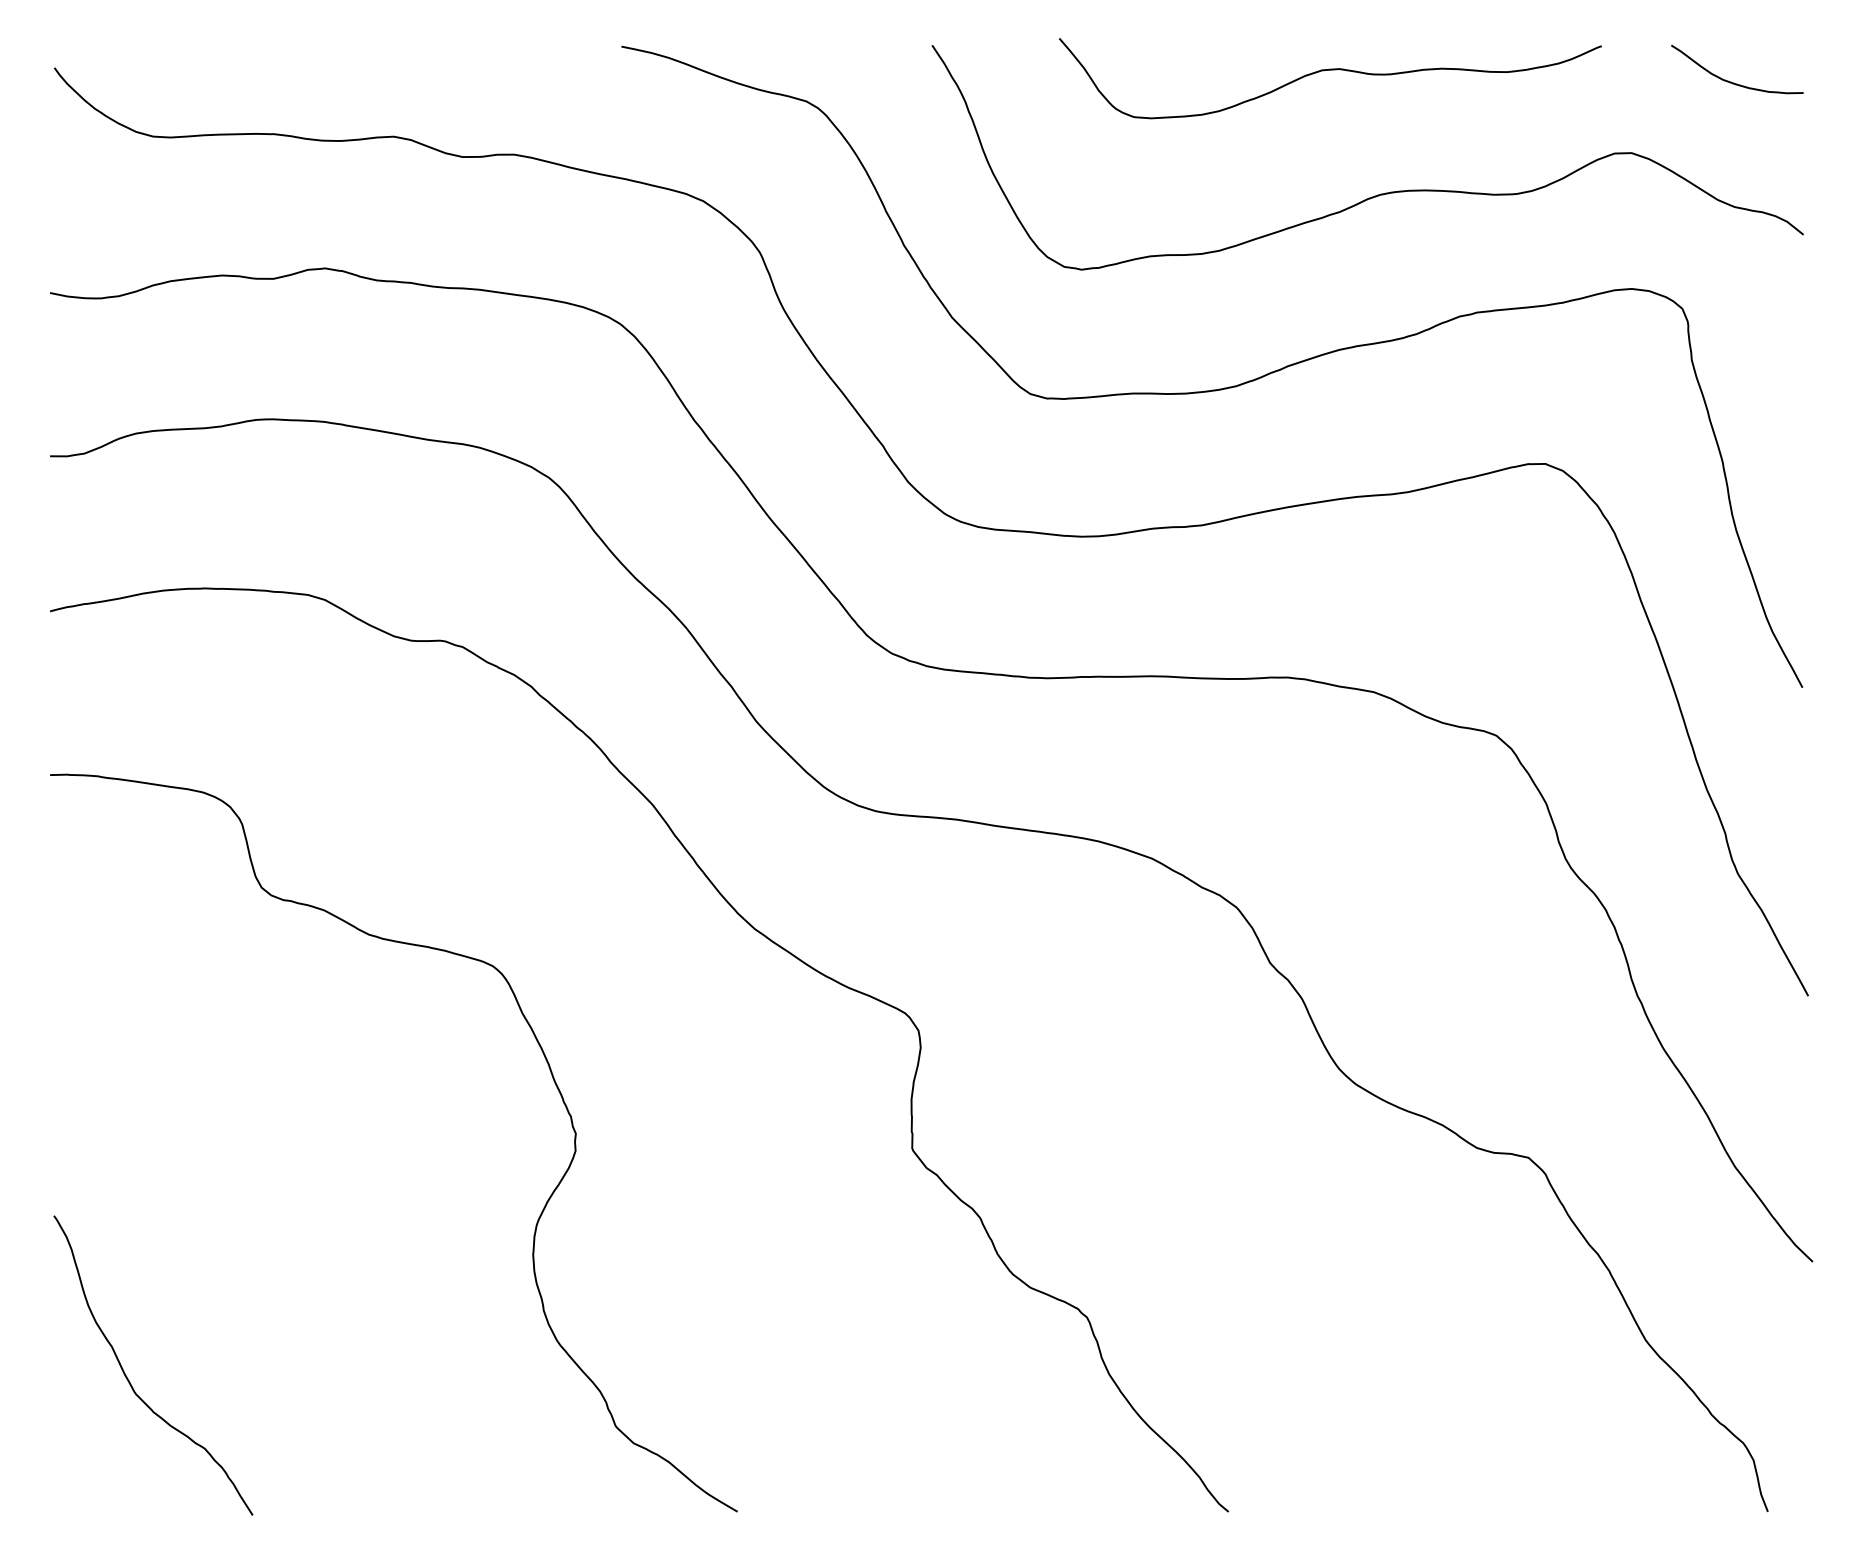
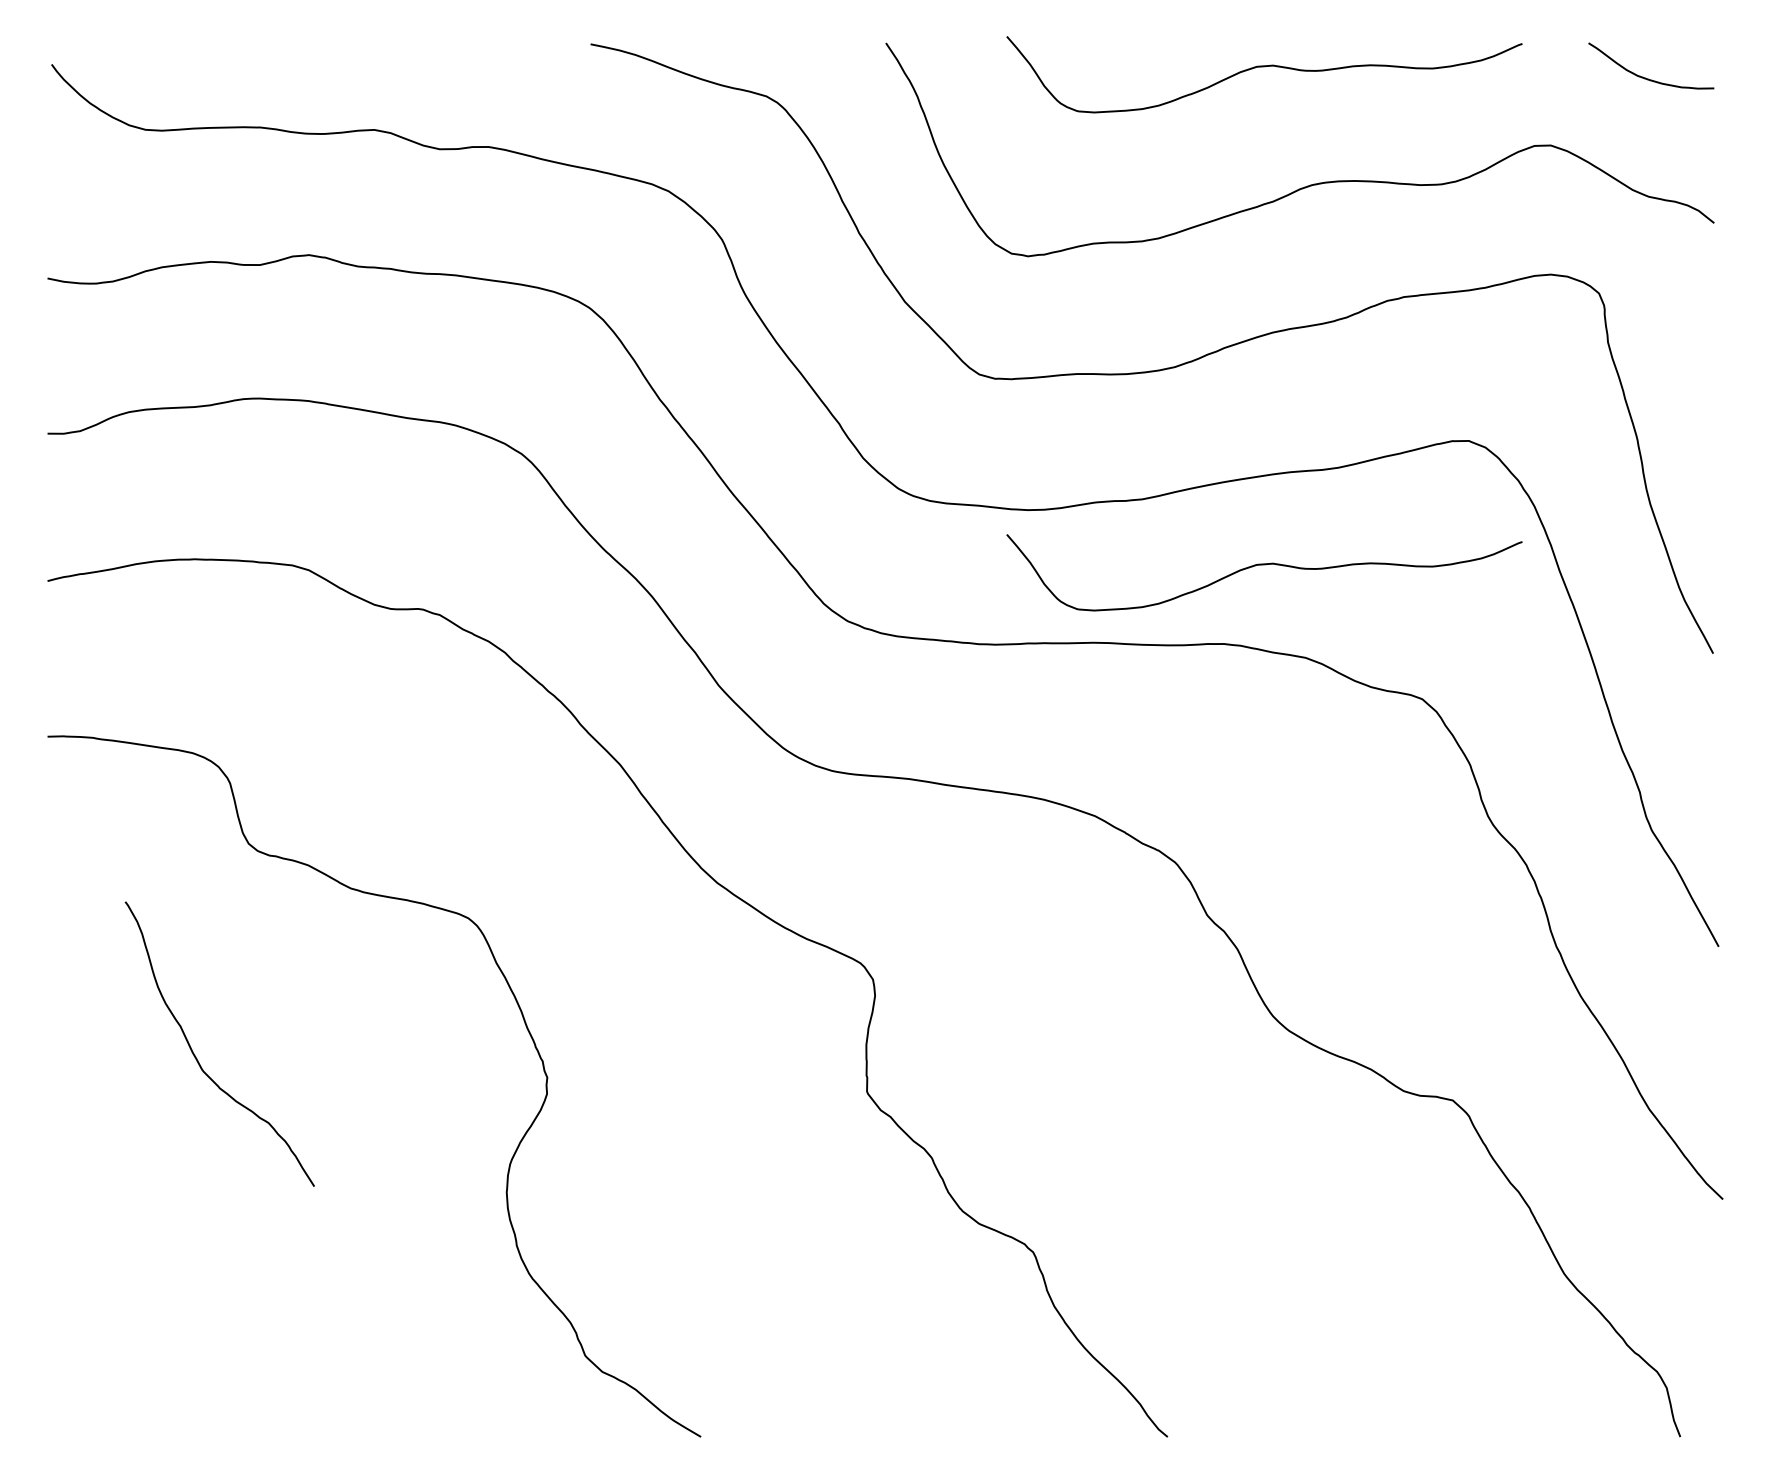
curve: (1330, 594) -> (1264, 565), added
curve: (128, 1378) -> (196, 1056), moved

